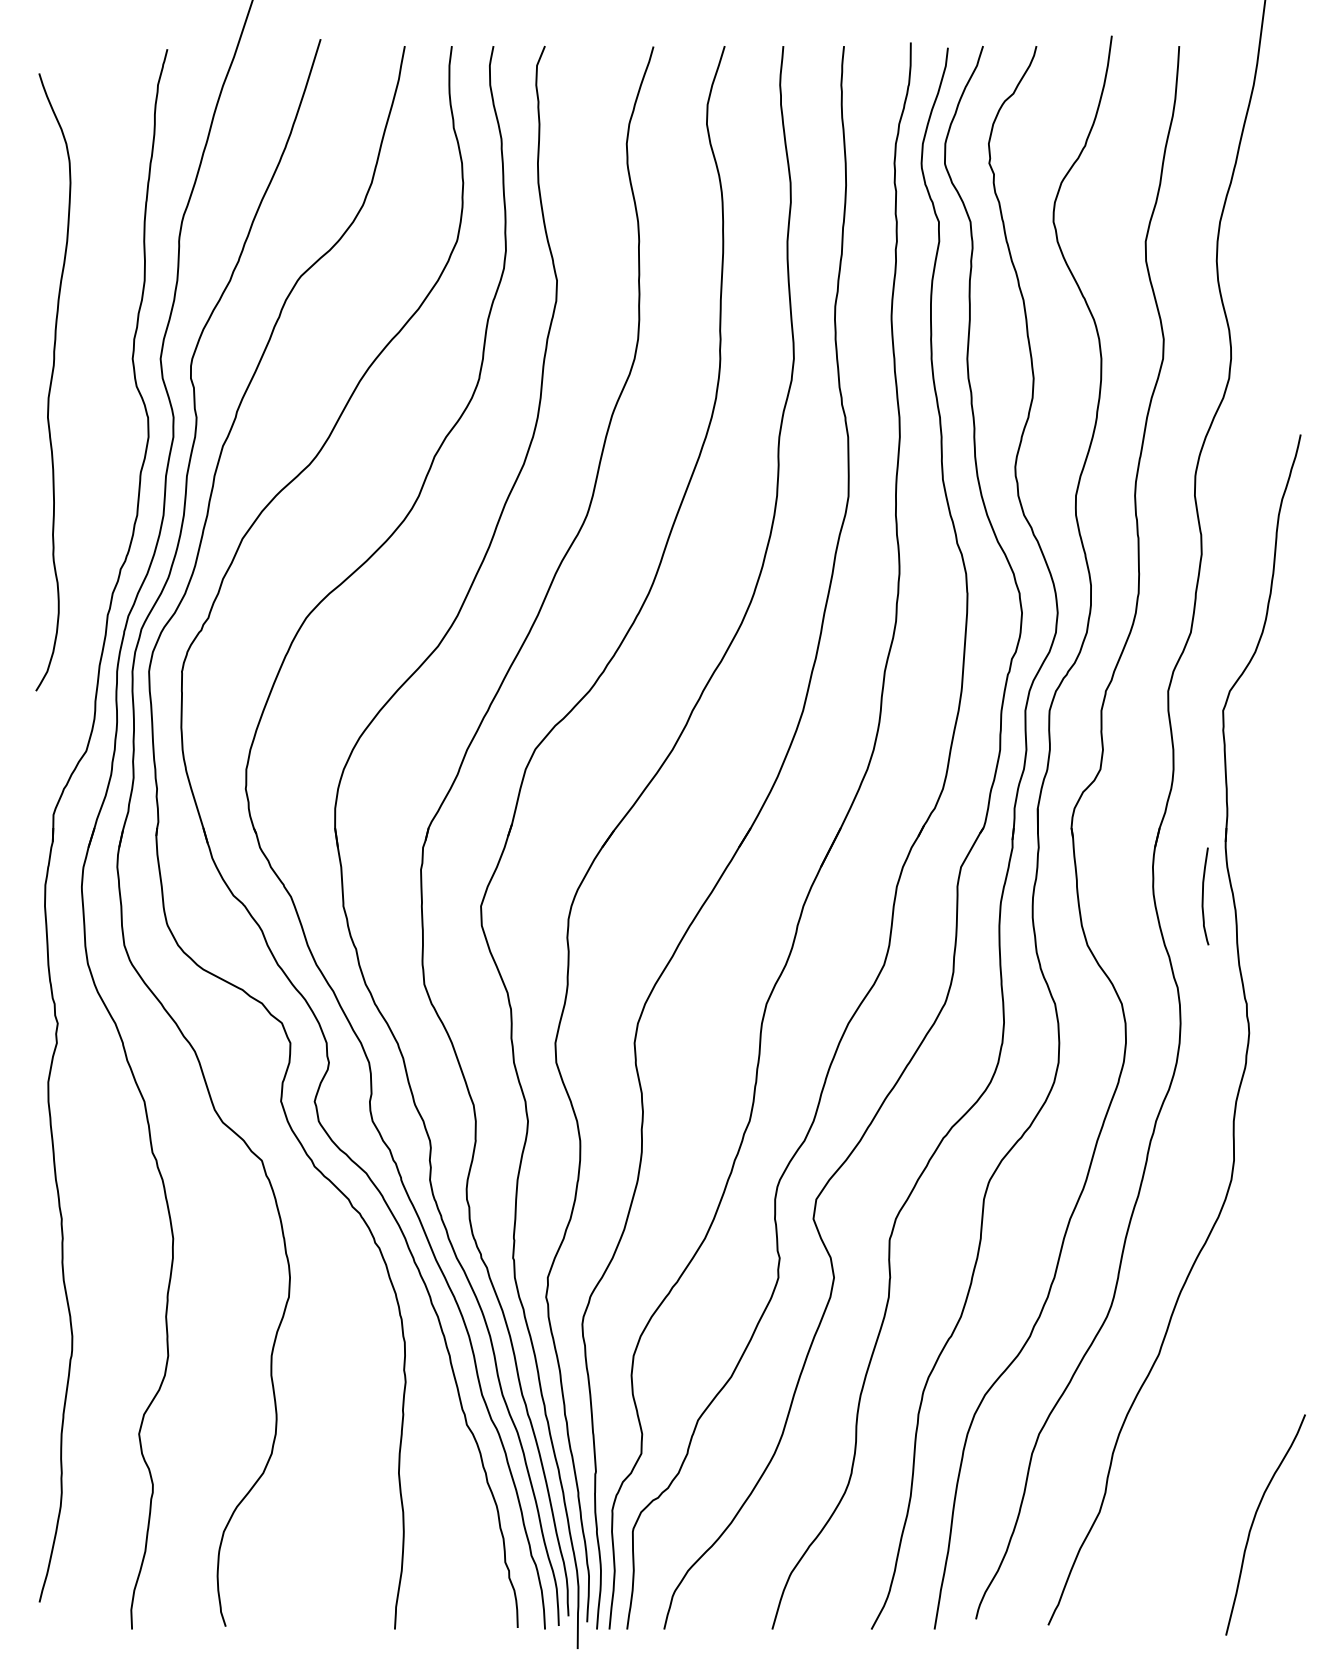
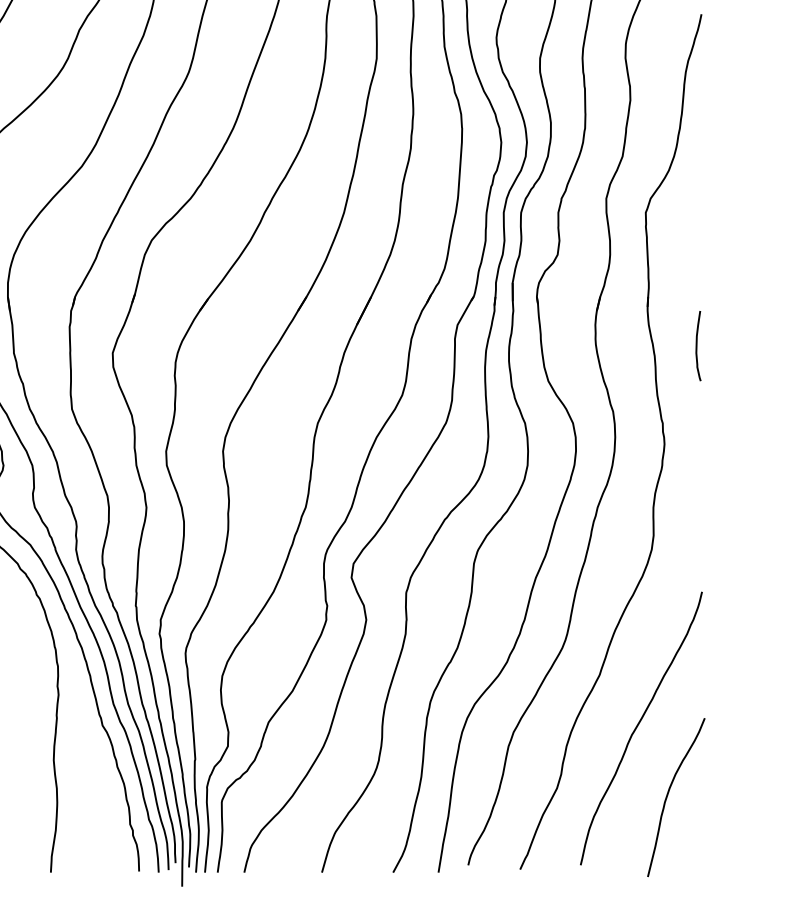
curve: (1203, 896) -> (697, 346), moved
curve: (1212, 1425) -> (638, 726), added

